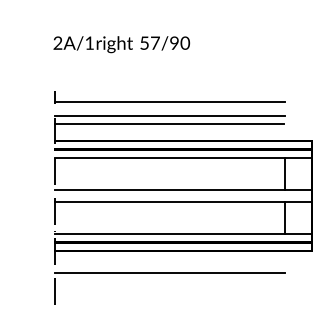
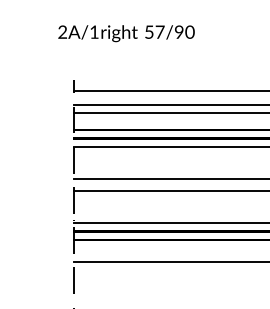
text: (121, 44) -> (126, 33), moved

